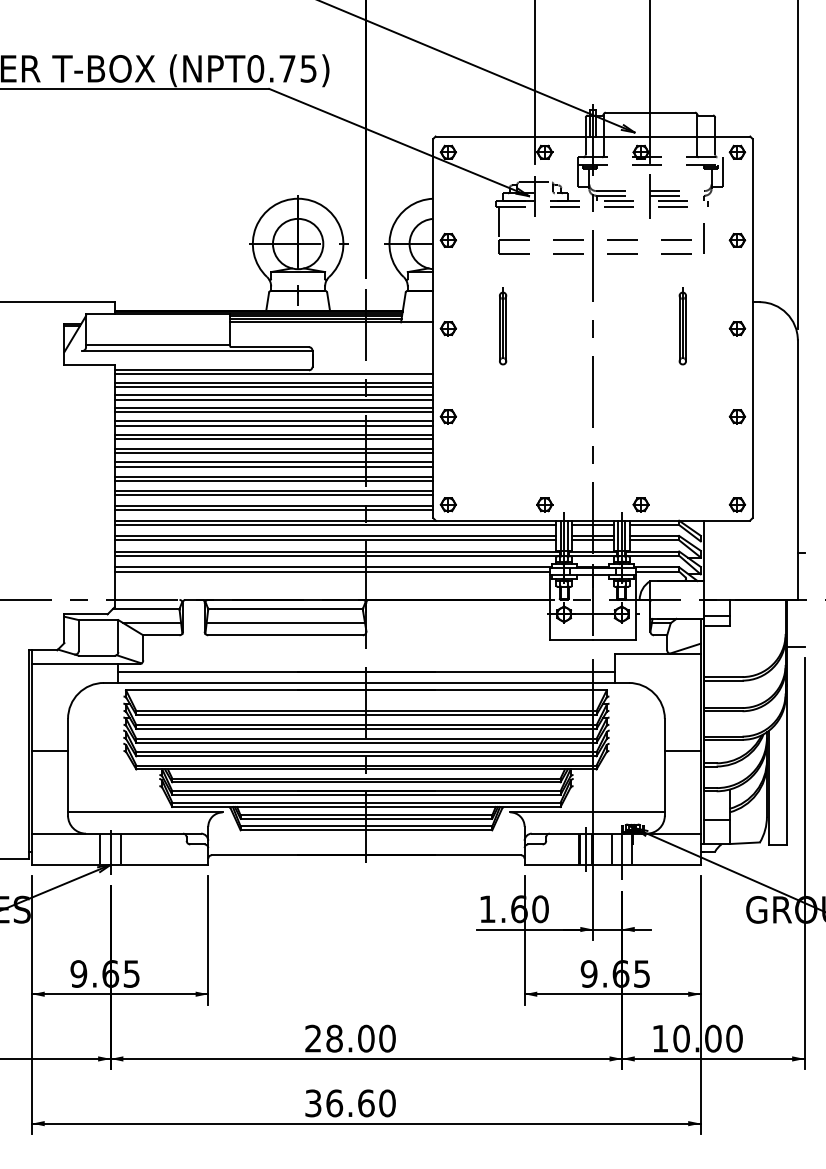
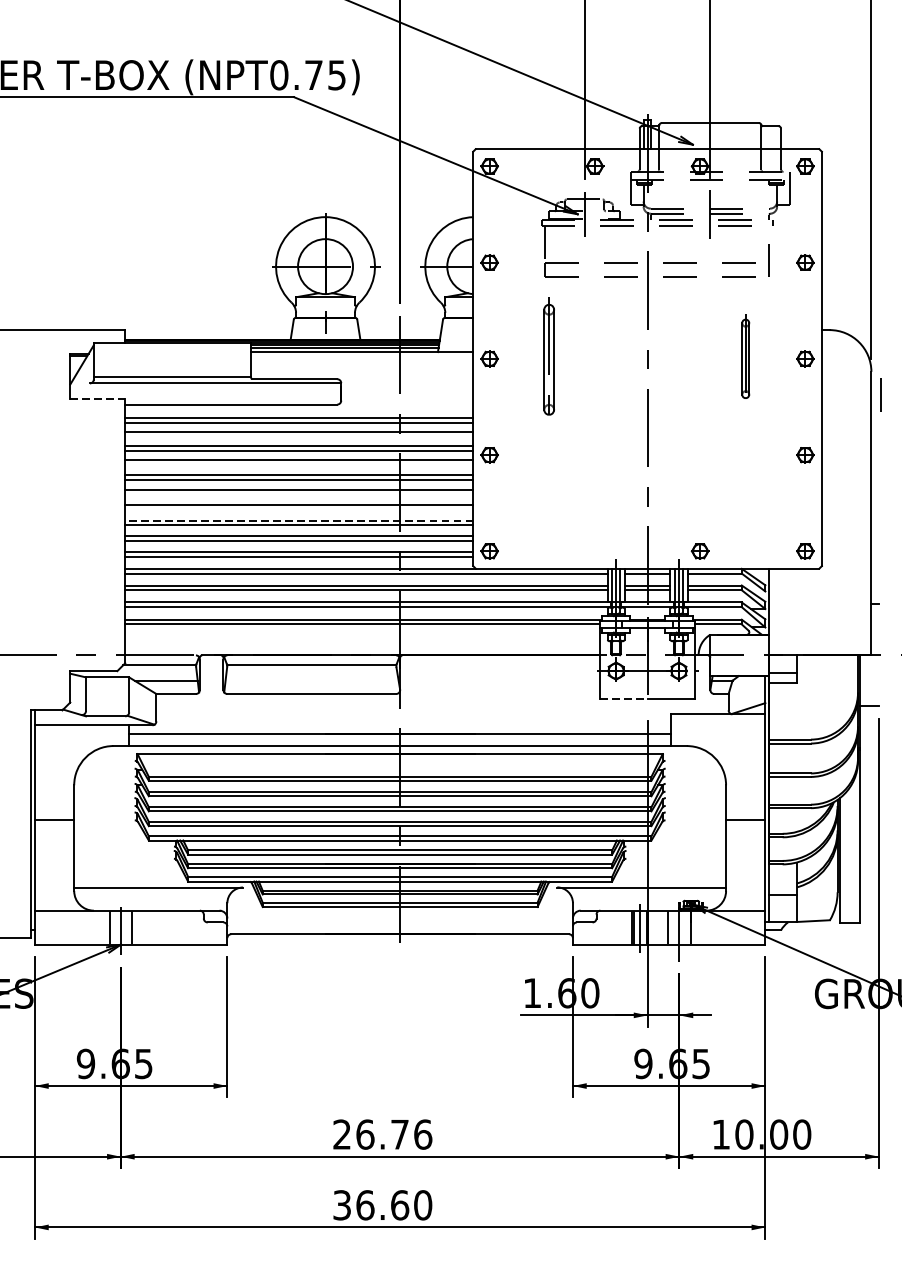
part: (503, 326) -> (549, 356), size x1.4
line: (805, 361) -> (879, 394), added
line: (90, 365) -> (98, 399), solid -> dashed
line: (273, 374) -> (298, 409), removed
line: (273, 399) -> (298, 436), removed
line: (273, 425) -> (298, 464), removed
line: (273, 452) -> (298, 494), removed
line: (273, 466) -> (298, 509), removed
line: (273, 476) -> (298, 520), solid -> dashed
part: (544, 504) -> (594, 551), removed
line: (285, 623) -> (311, 681), removed
line: (571, 640) -> (624, 699), solid -> dashed
text: (360, 1038) -> (393, 1134), 28.00 -> 26.76

